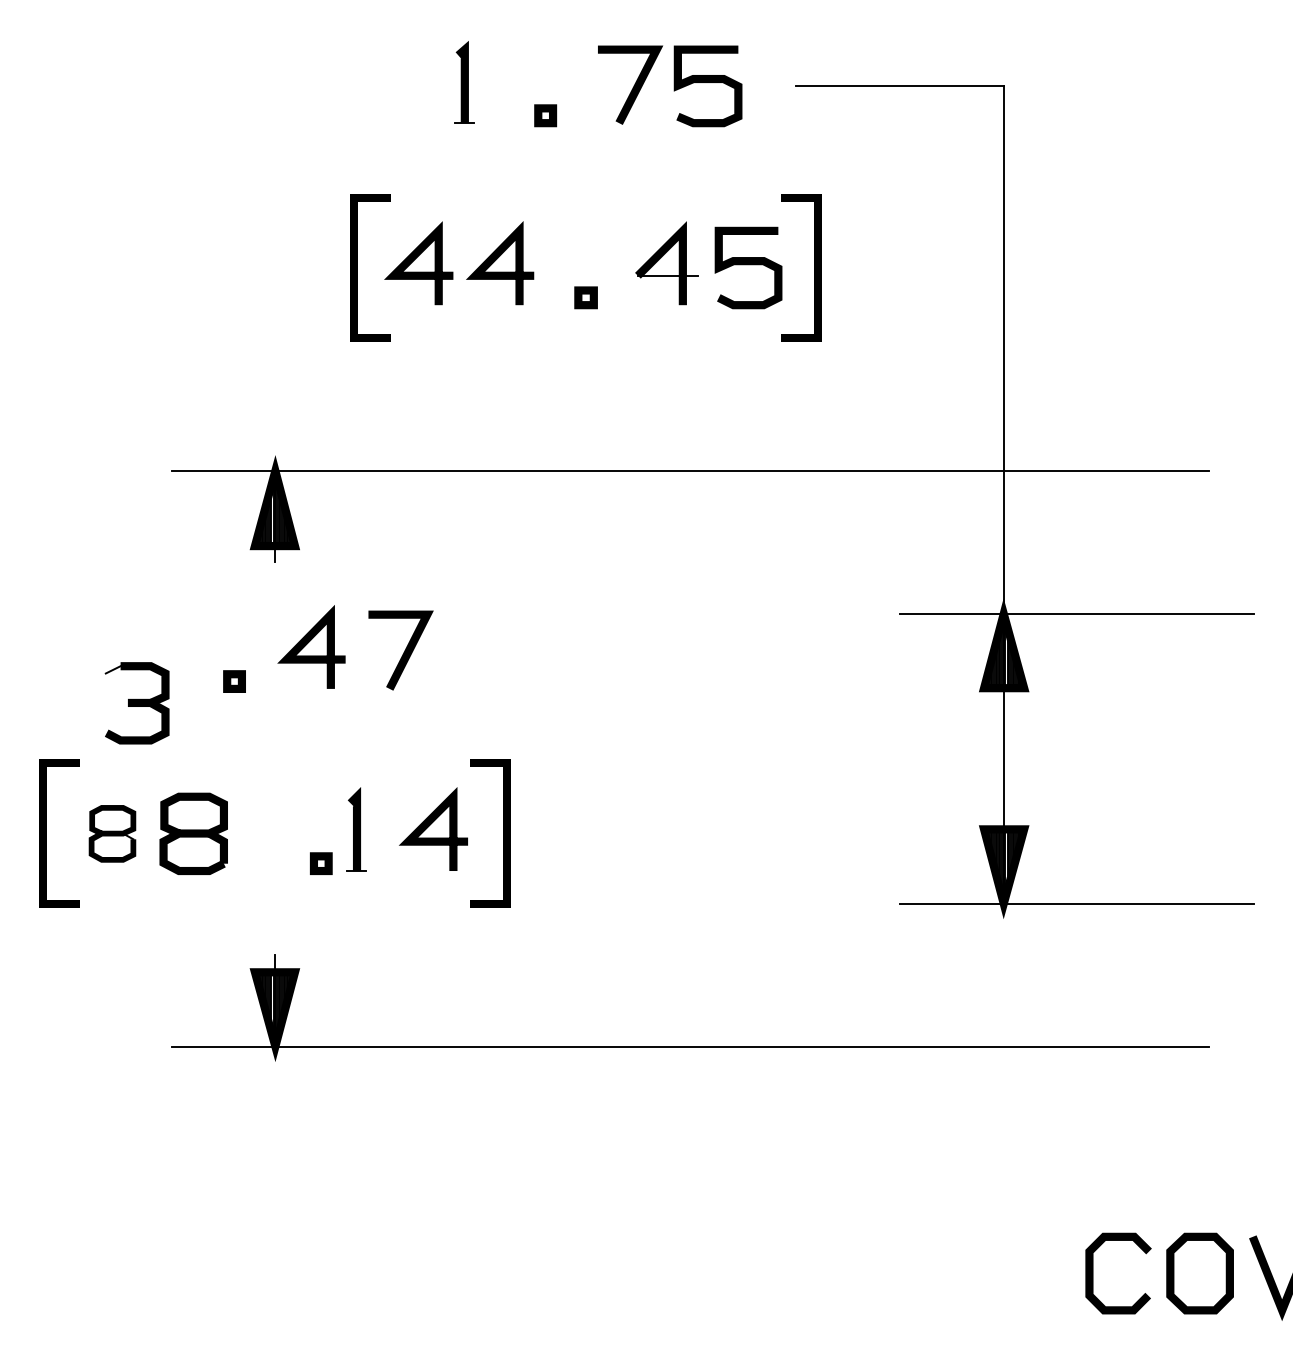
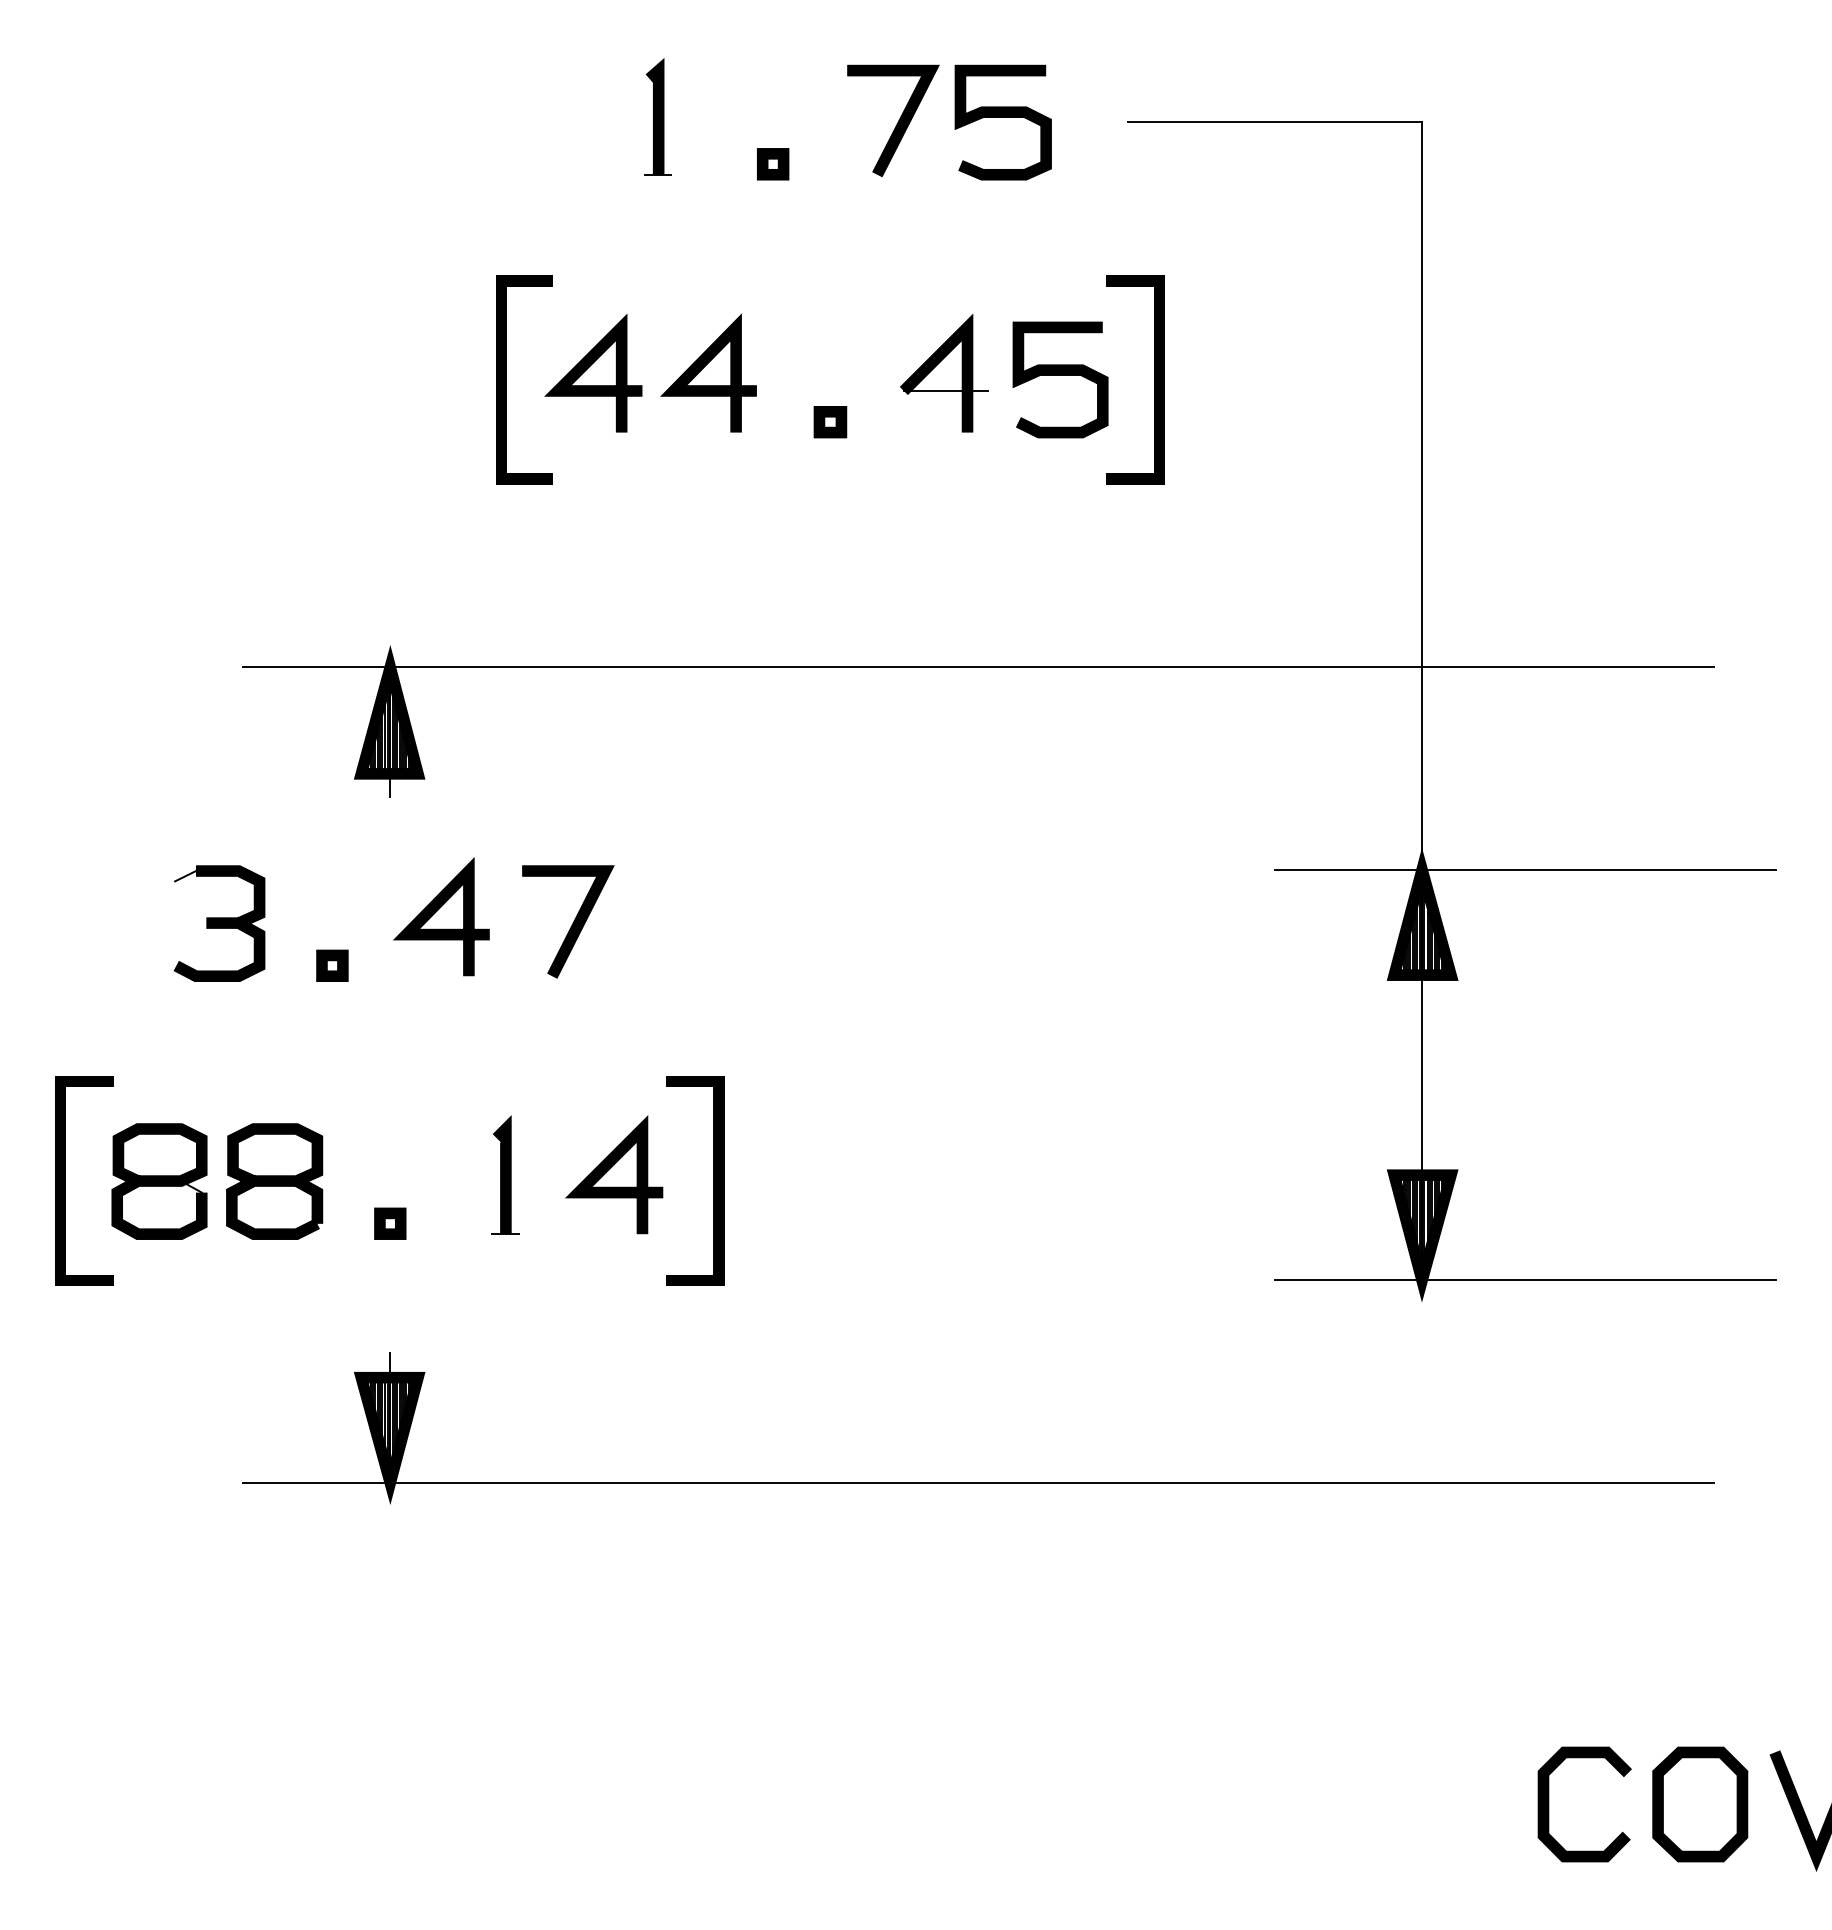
part: (137, 703) -> (219, 923), moved
part: (112, 833) -> (159, 1181), size x1.43
part: (321, 863) -> (390, 1223), moved

